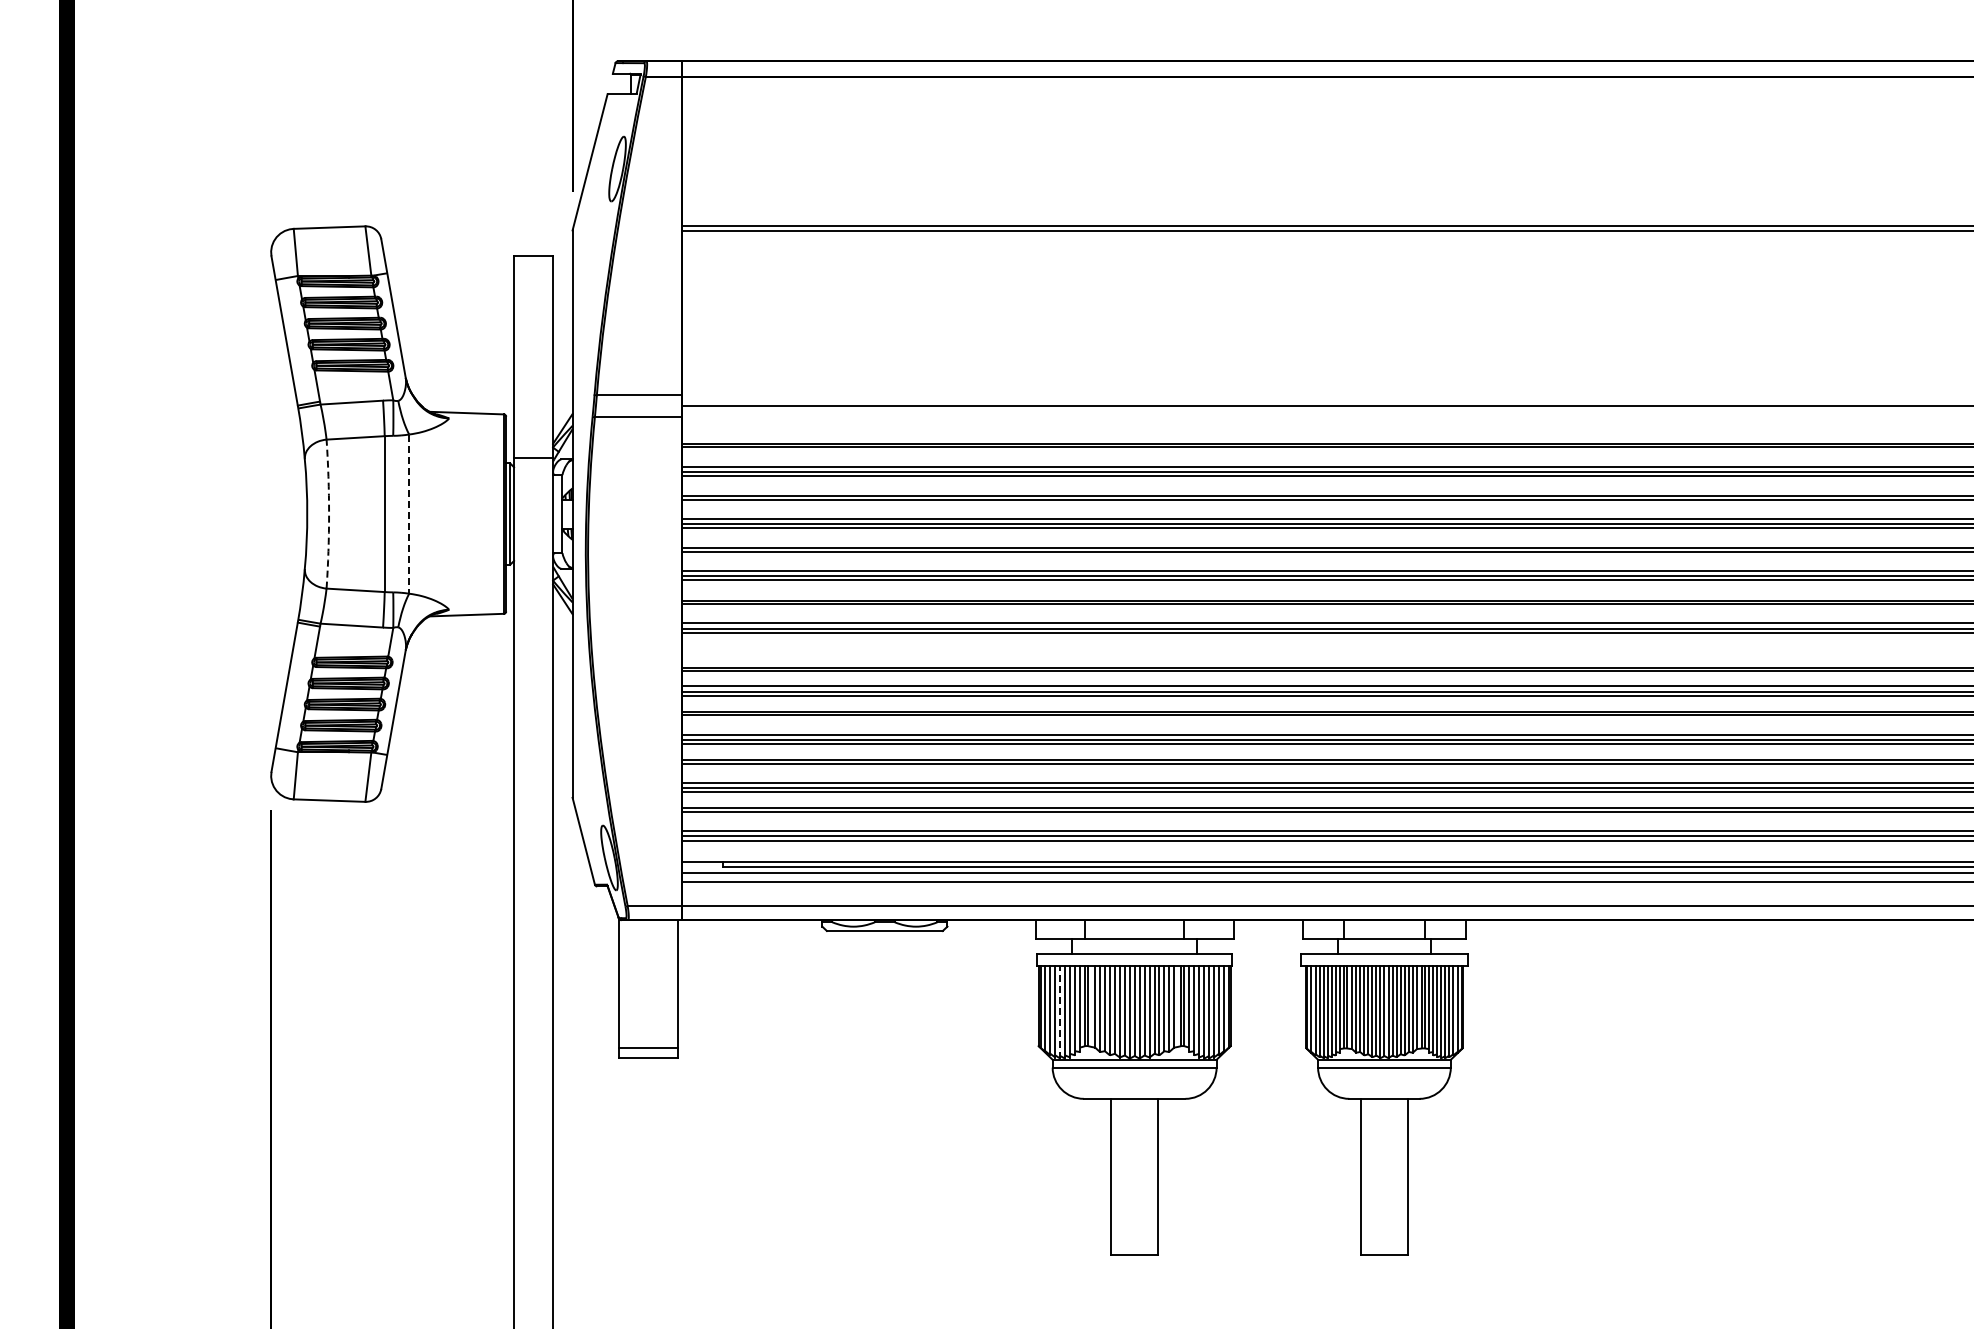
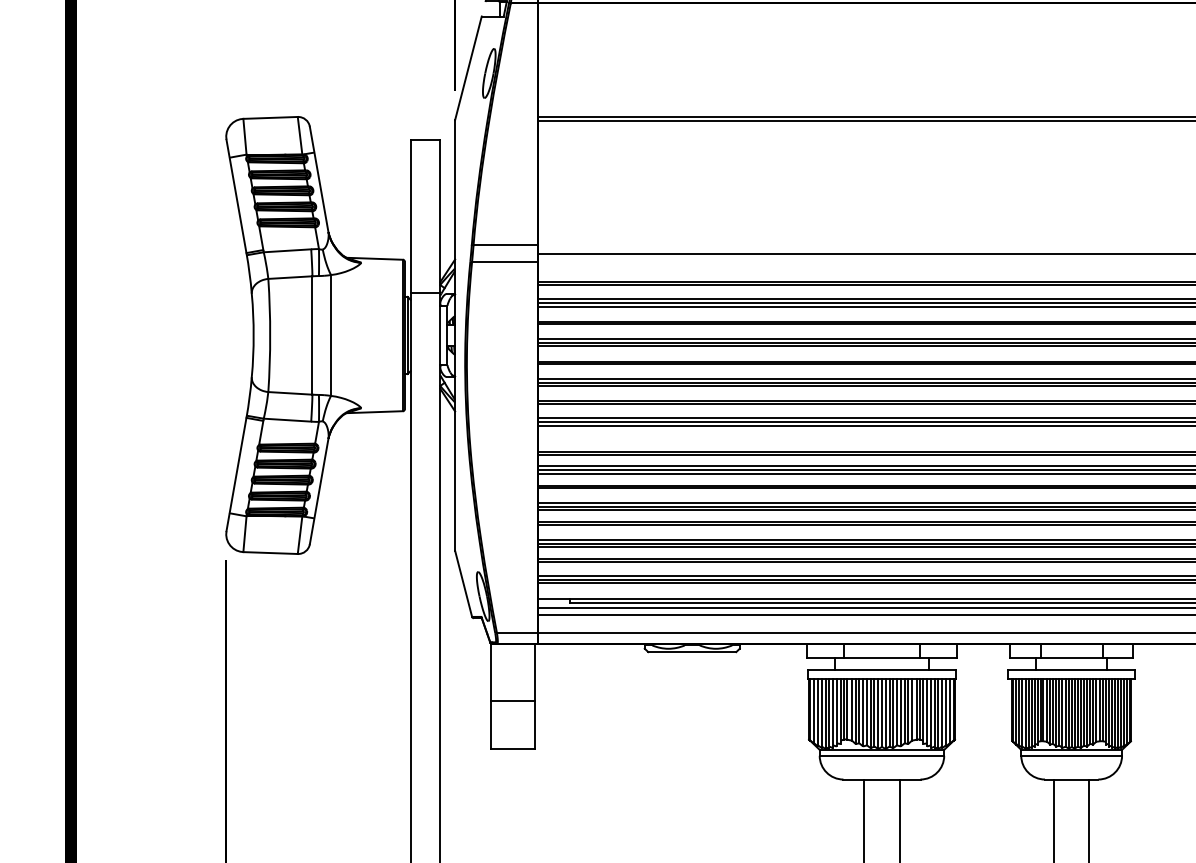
arc: (329, 514) -> (270, 335), dashed -> solid
line: (409, 514) -> (331, 335), dashed -> solid
line: (1060, 1011) -> (825, 713), dashed -> solid
line: (648, 1047) -> (512, 701), moved

